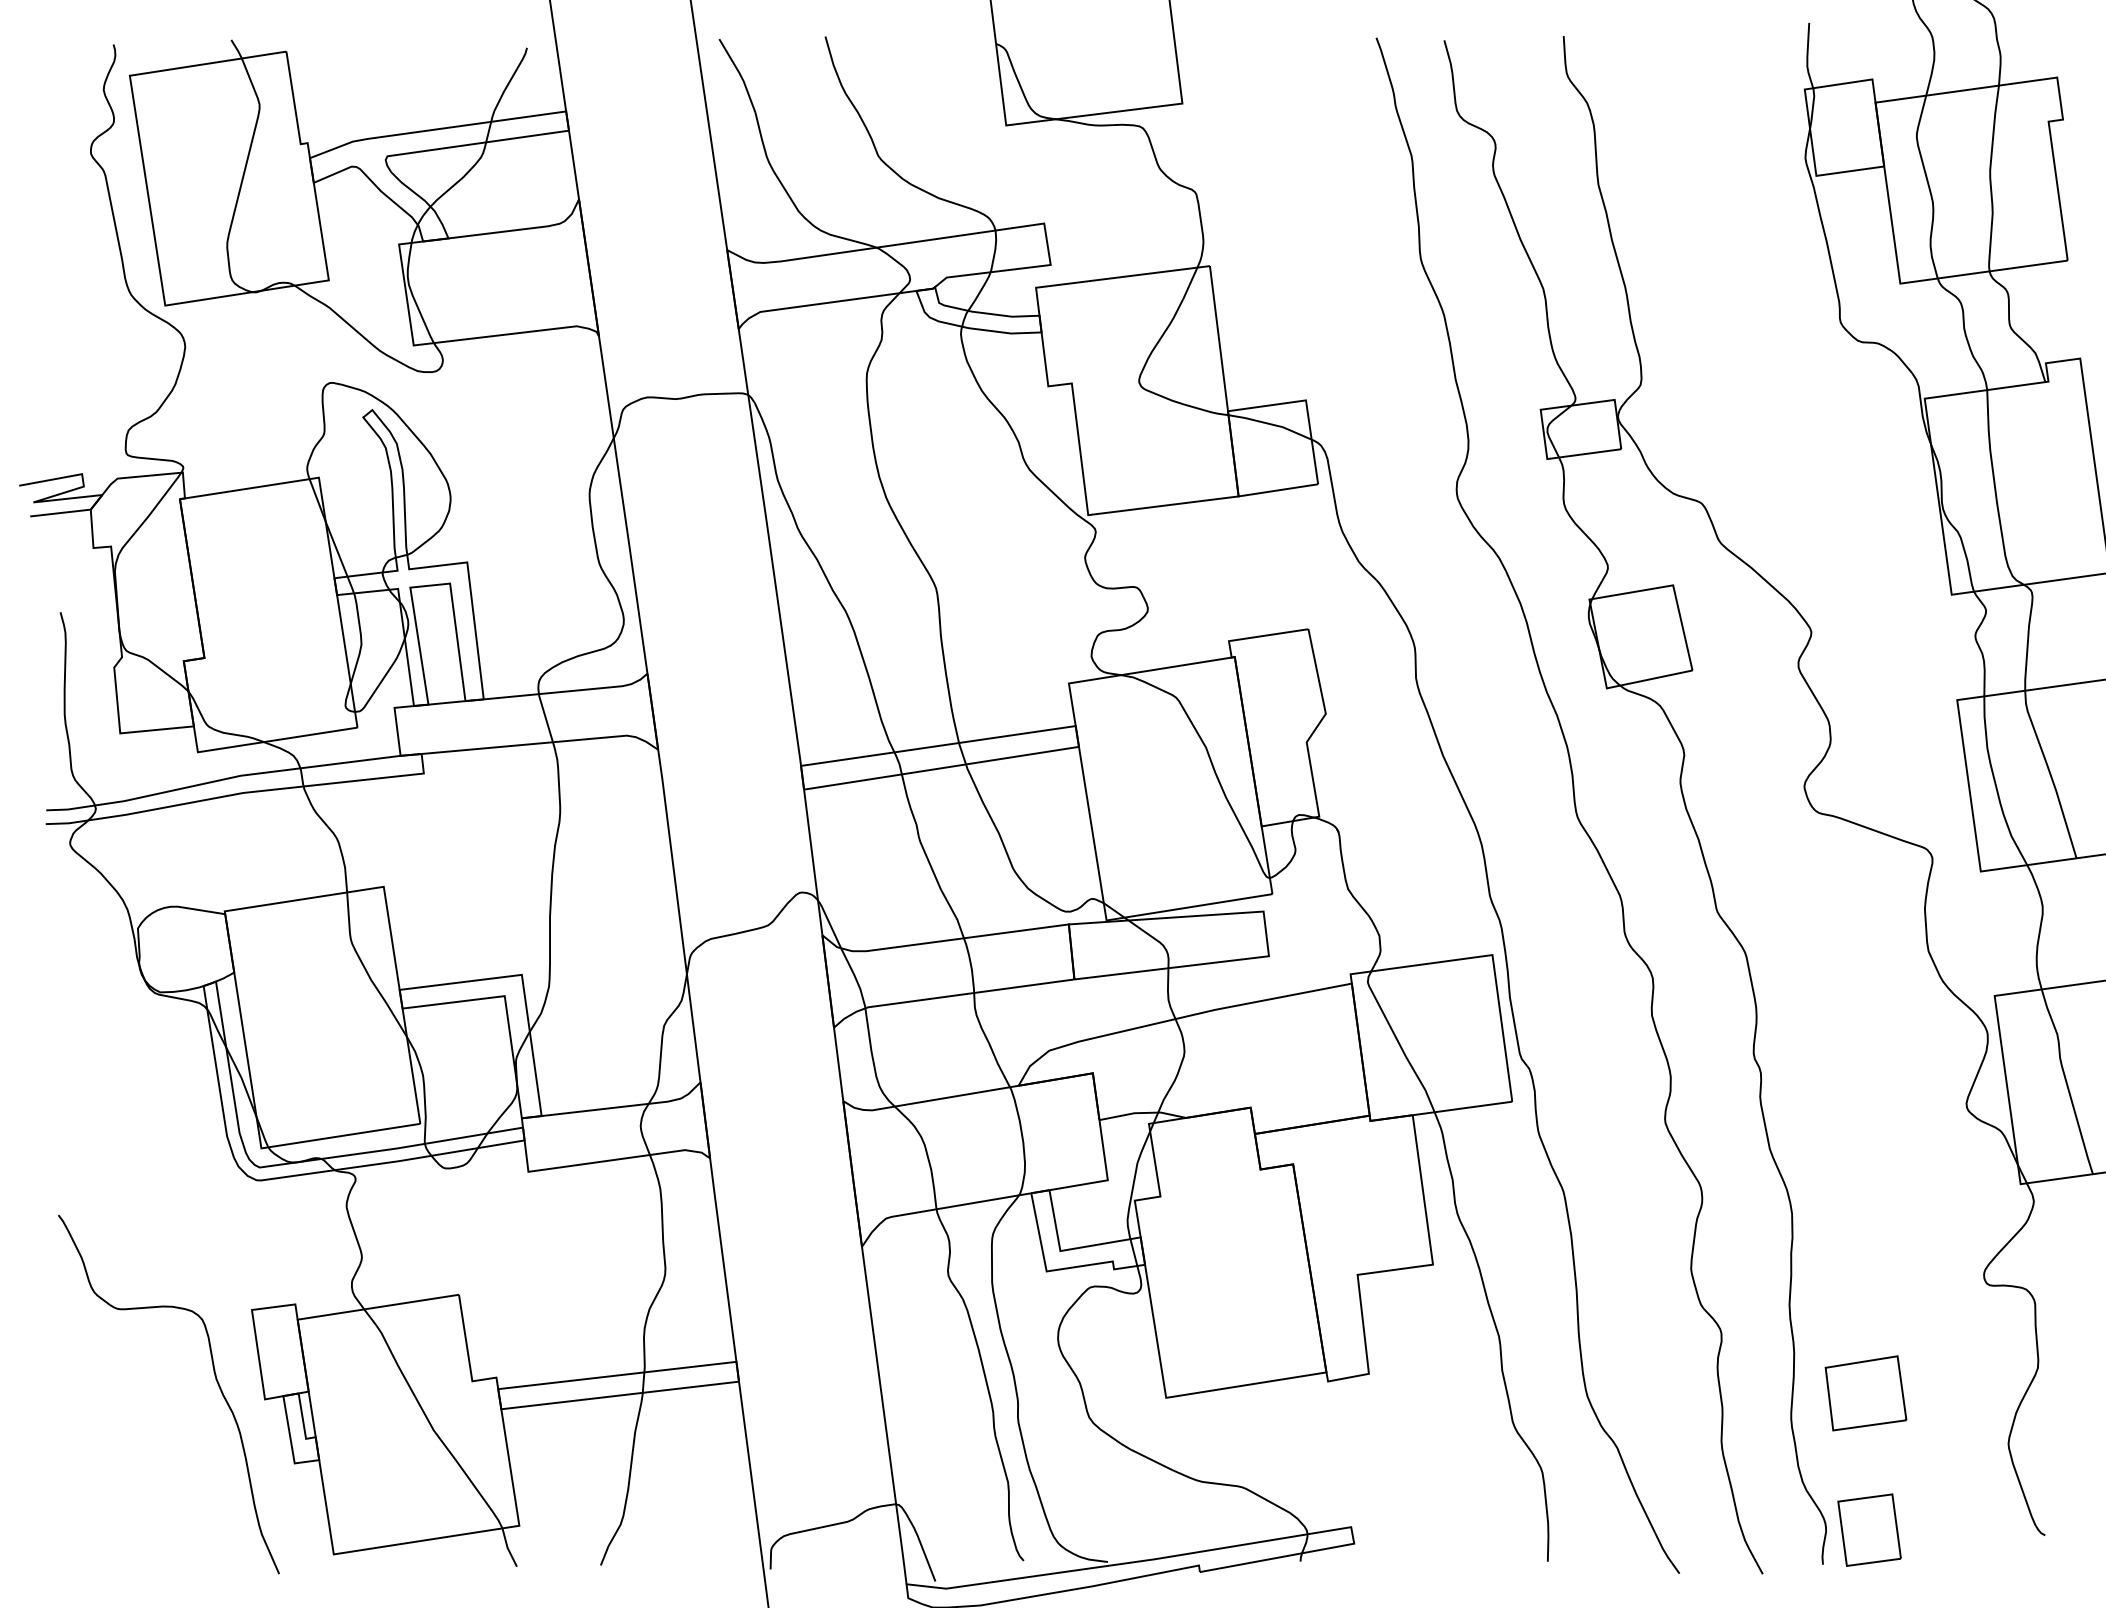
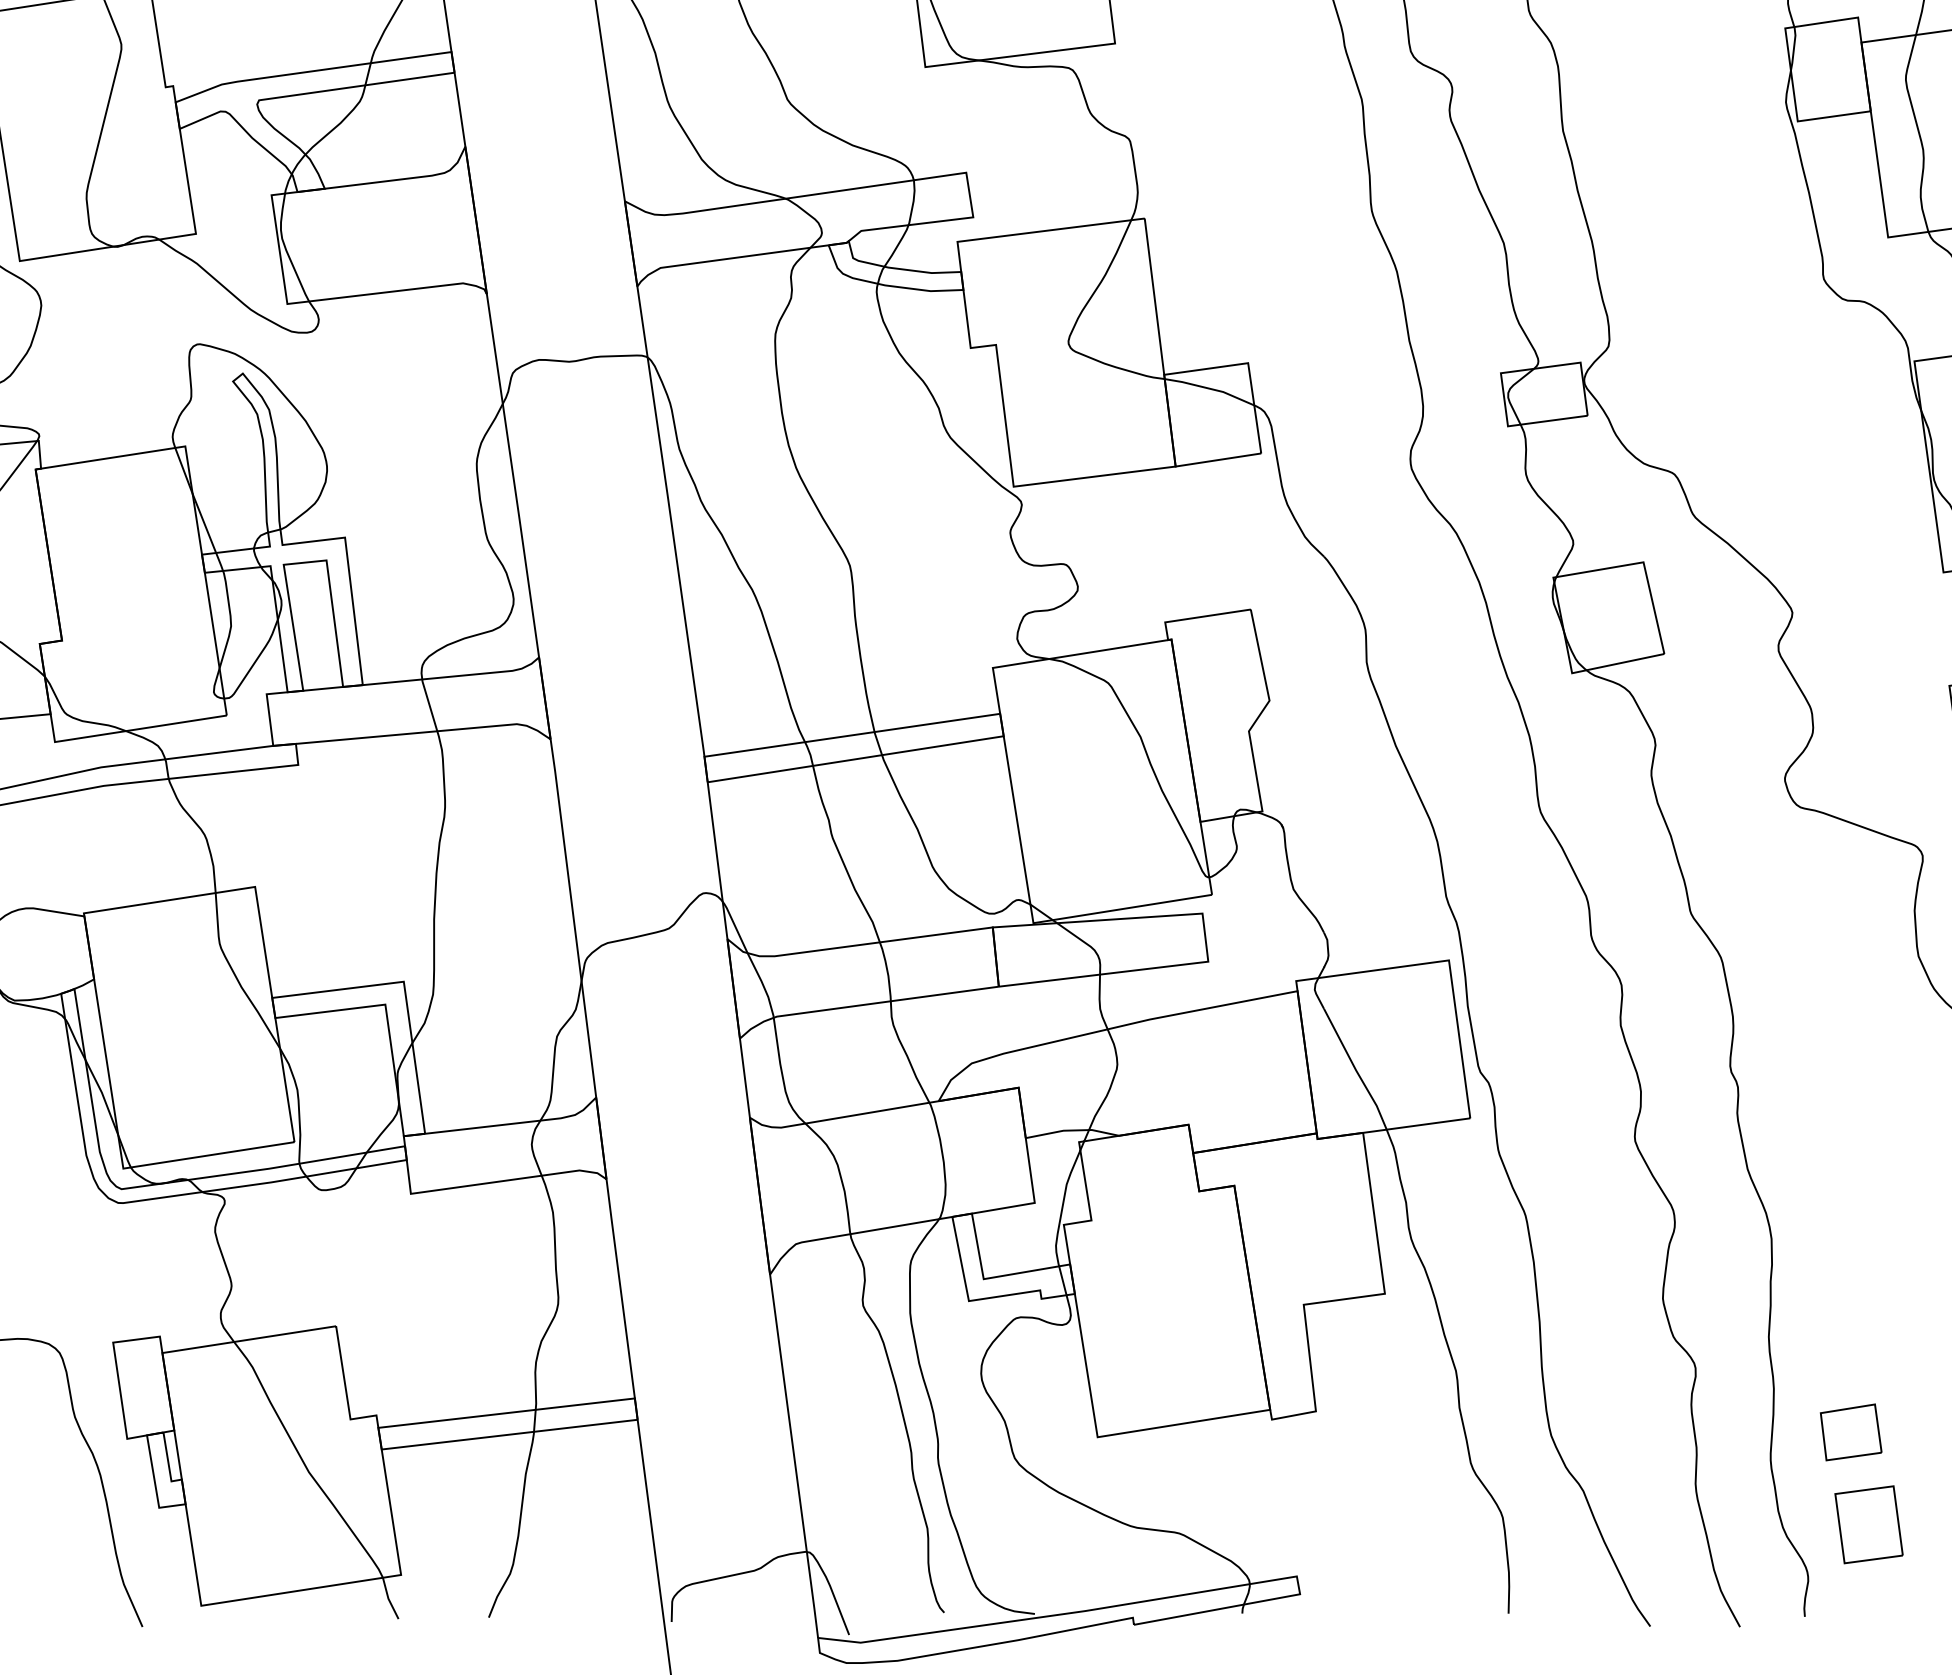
part: (1865, 1393) -> (1850, 1432), size x0.7
part: (1869, 1529) -> (1868, 1524), moved

